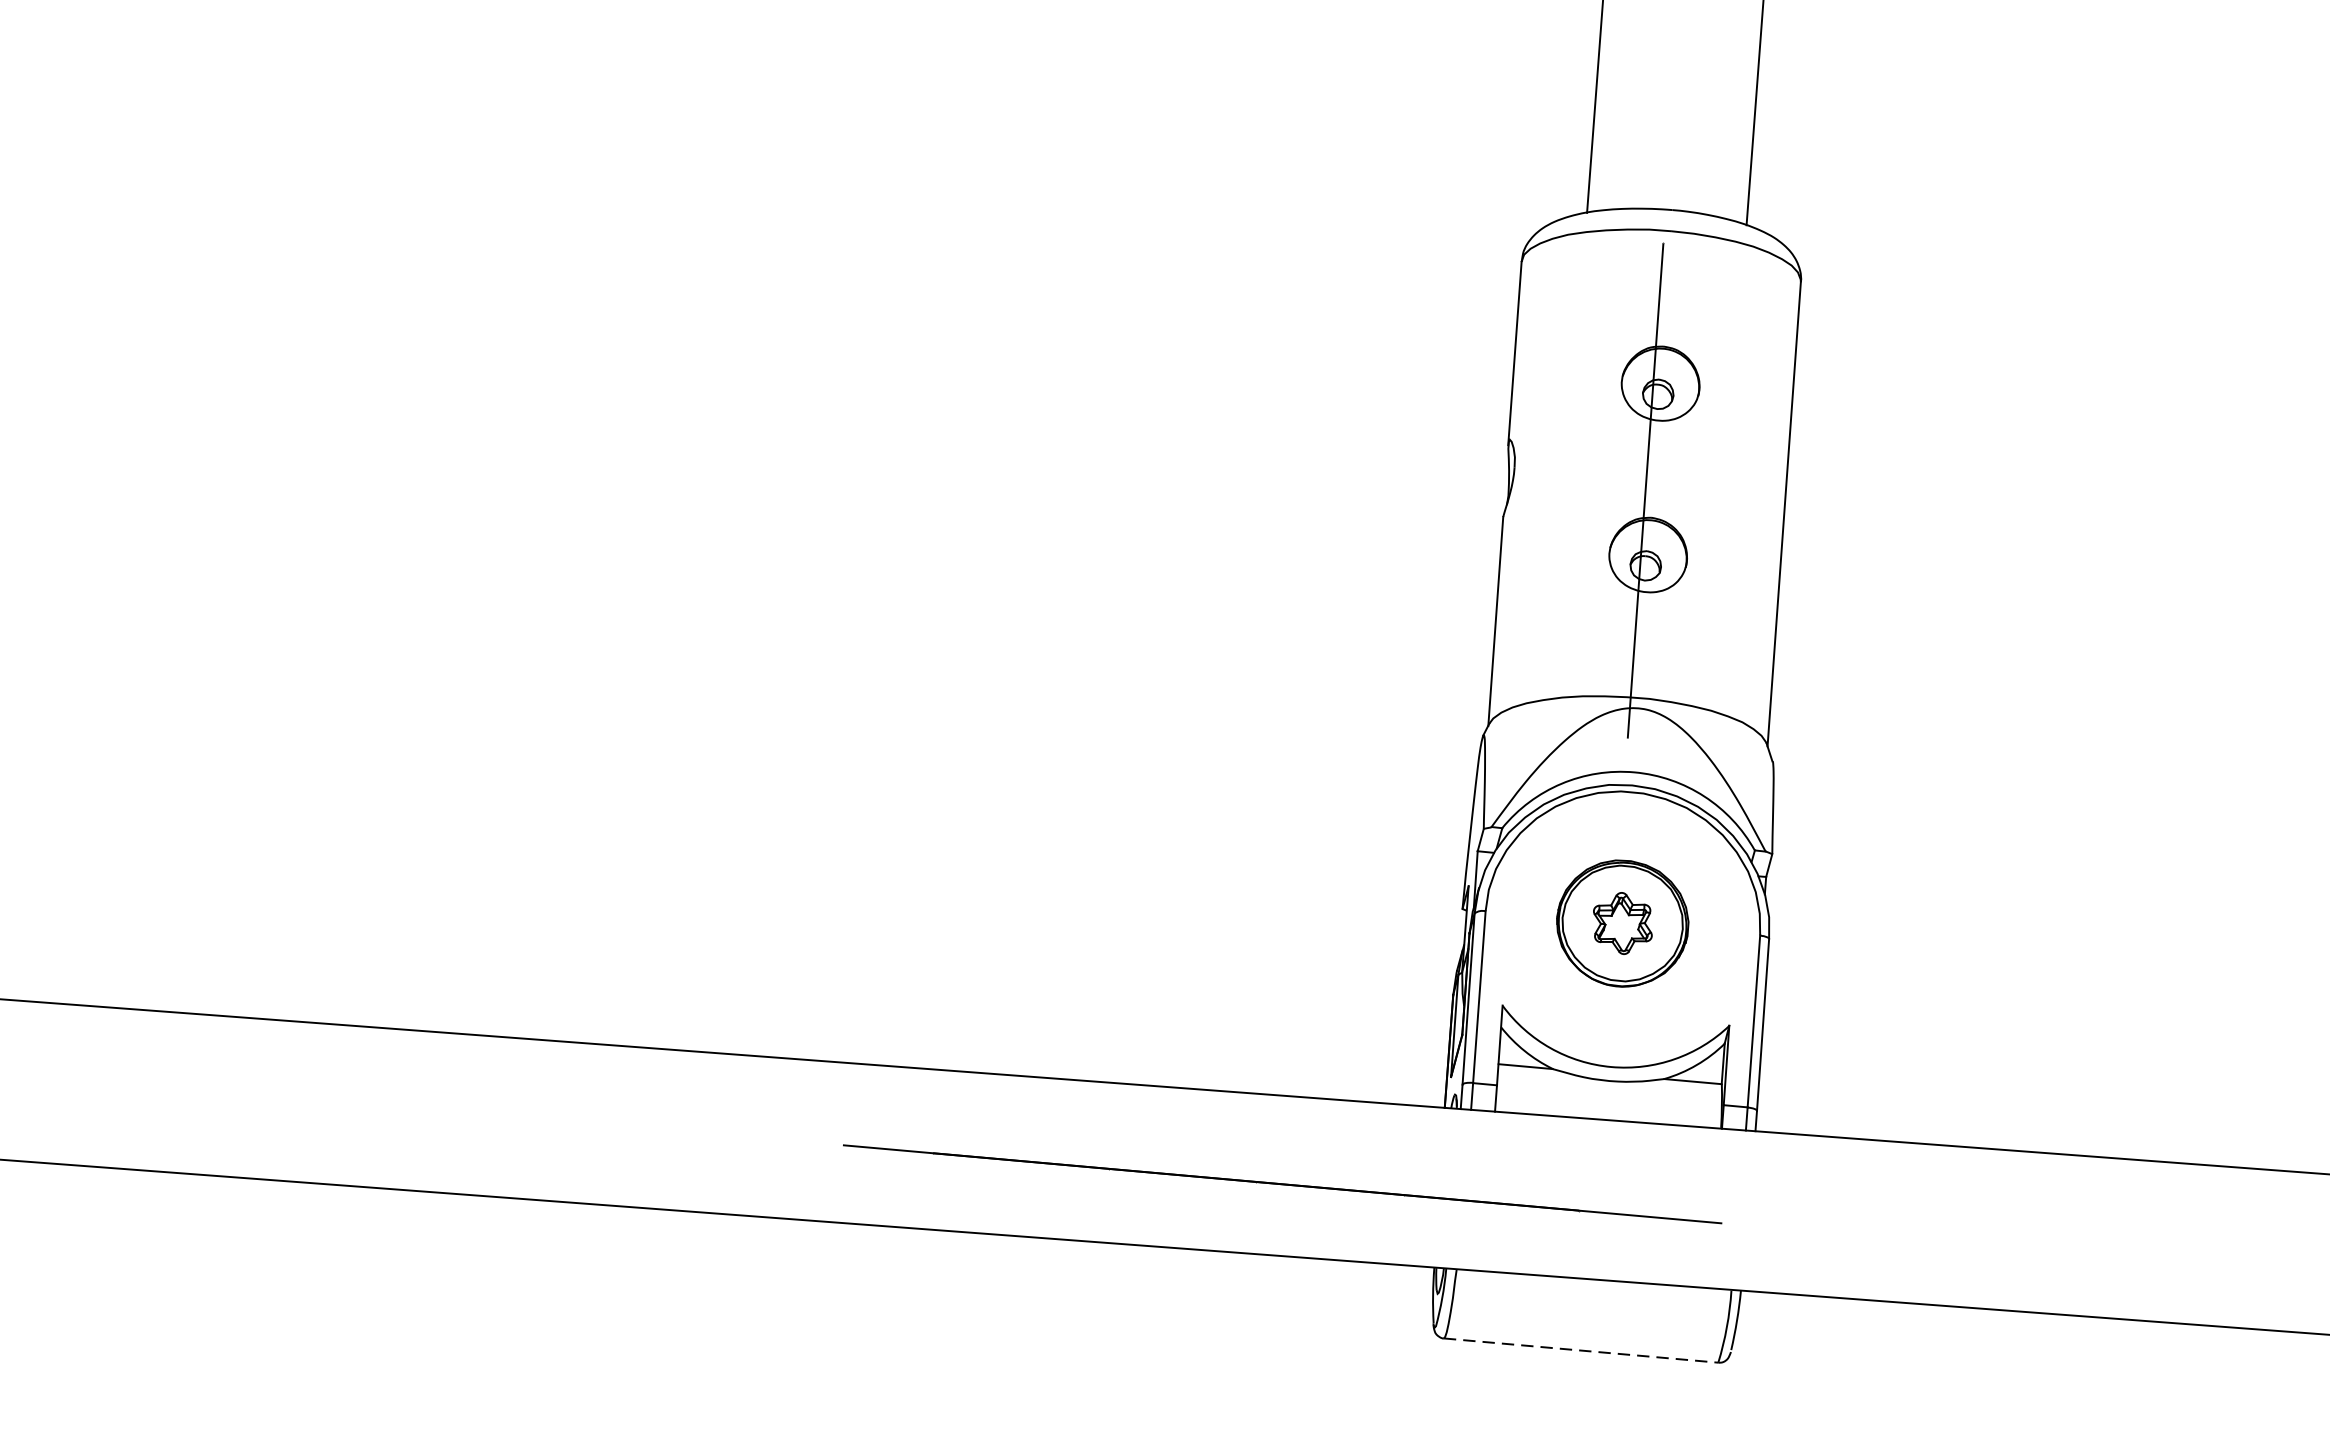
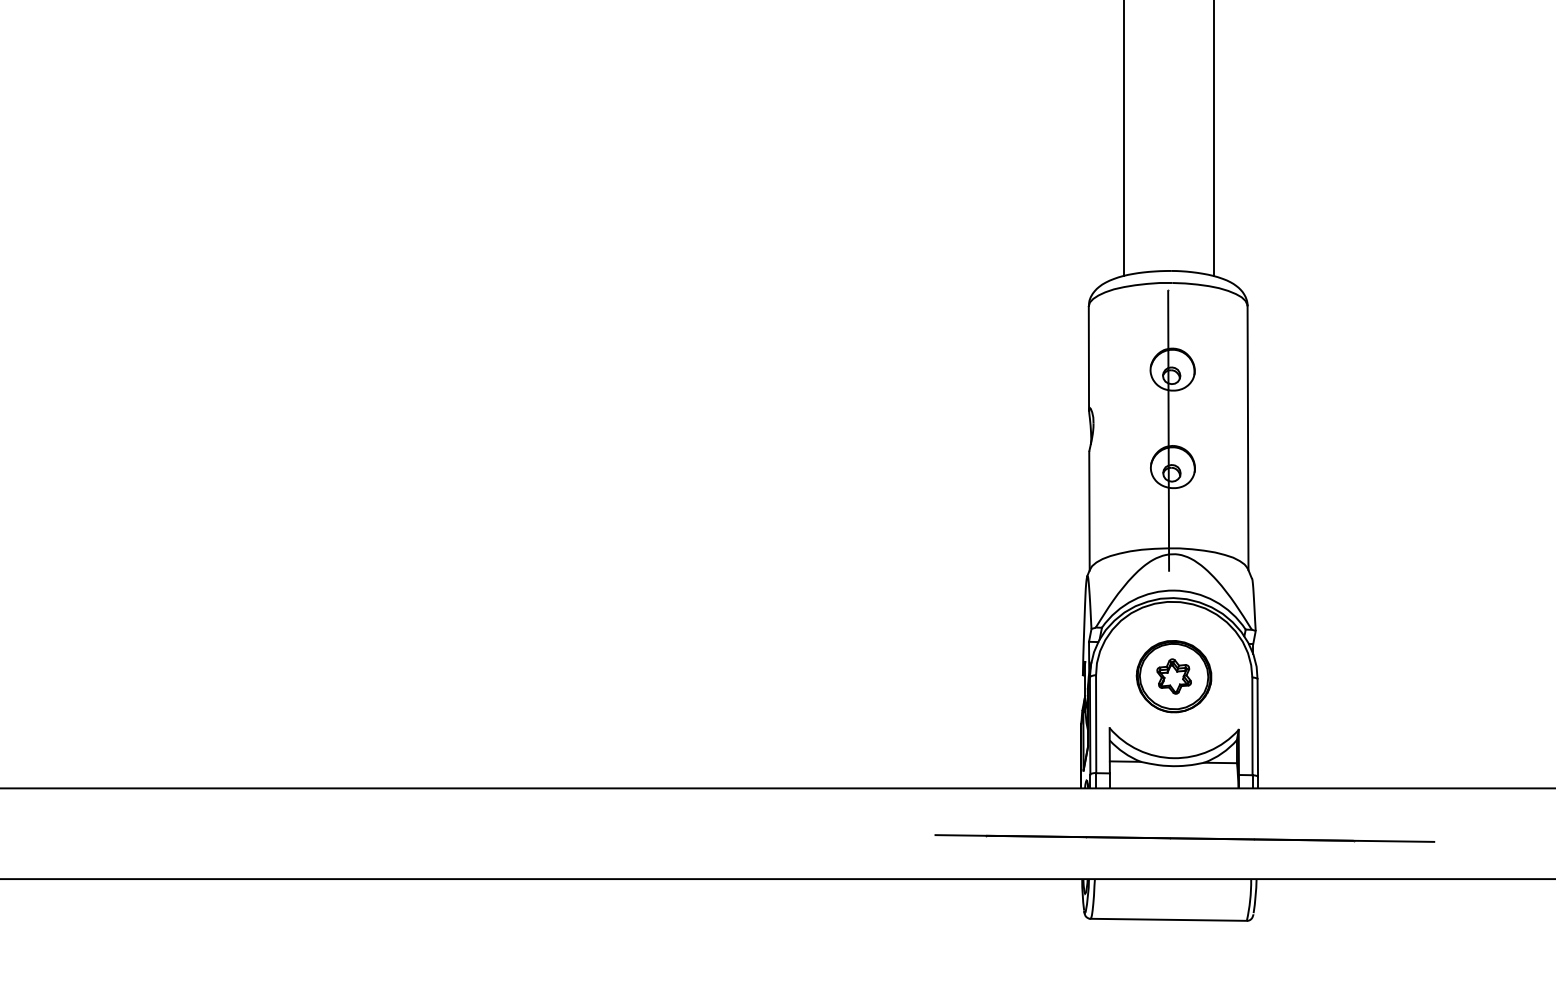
line: (1281, 1184) -> (1184, 838), moved
line: (1582, 1350) -> (1169, 919), dashed -> solid

